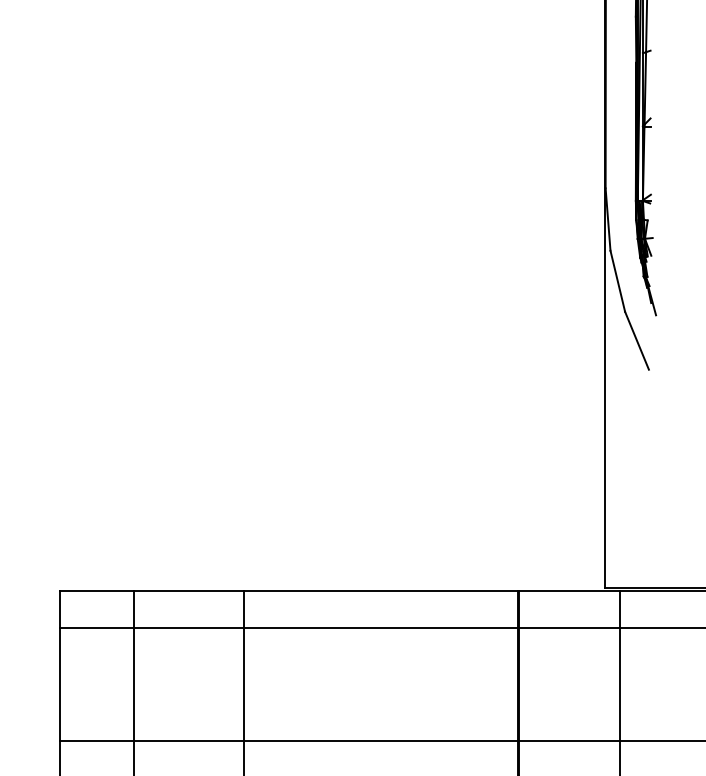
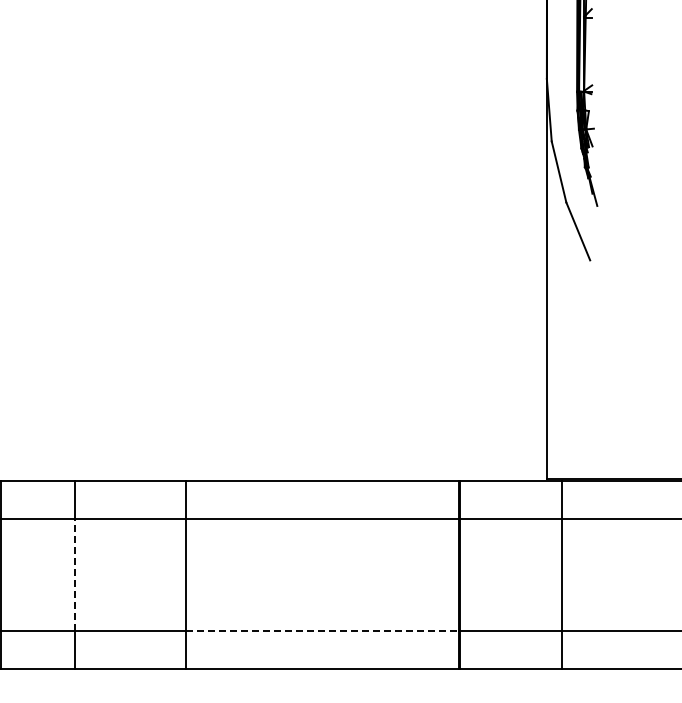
line: (133, 683) -> (74, 574), solid -> dashed
line: (381, 740) -> (322, 631), solid -> dashed

